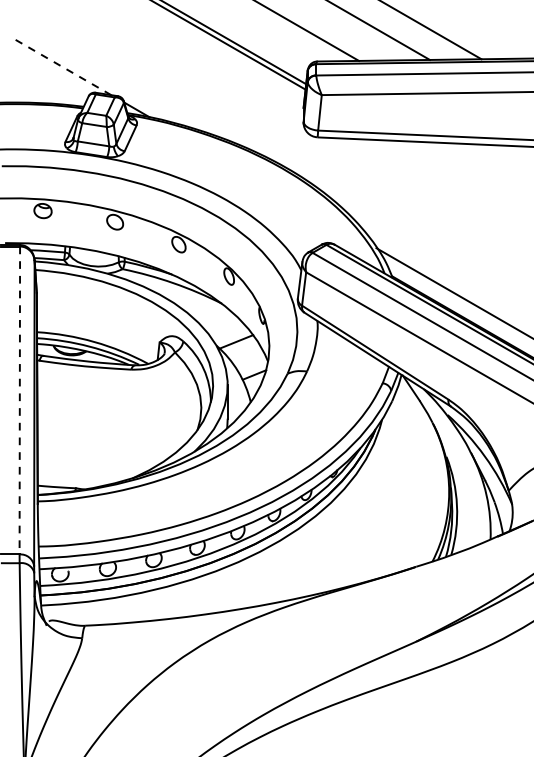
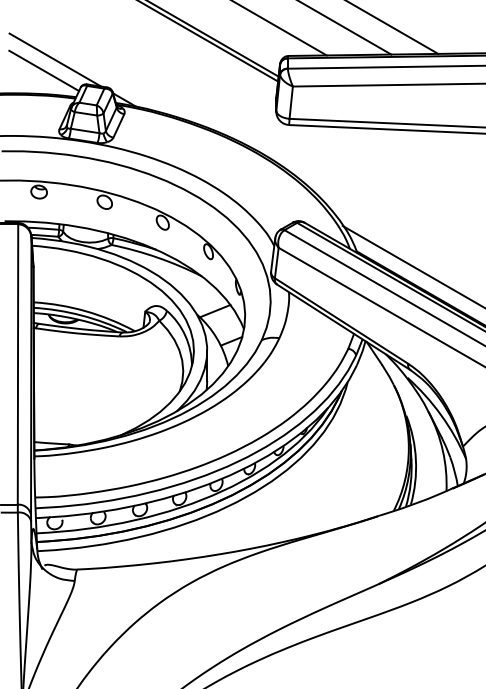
line: (61, 66) -> (55, 60), dashed -> solid
line: (48, 77) -> (44, 70), added
line: (20, 401) -> (18, 365), dashed -> solid

